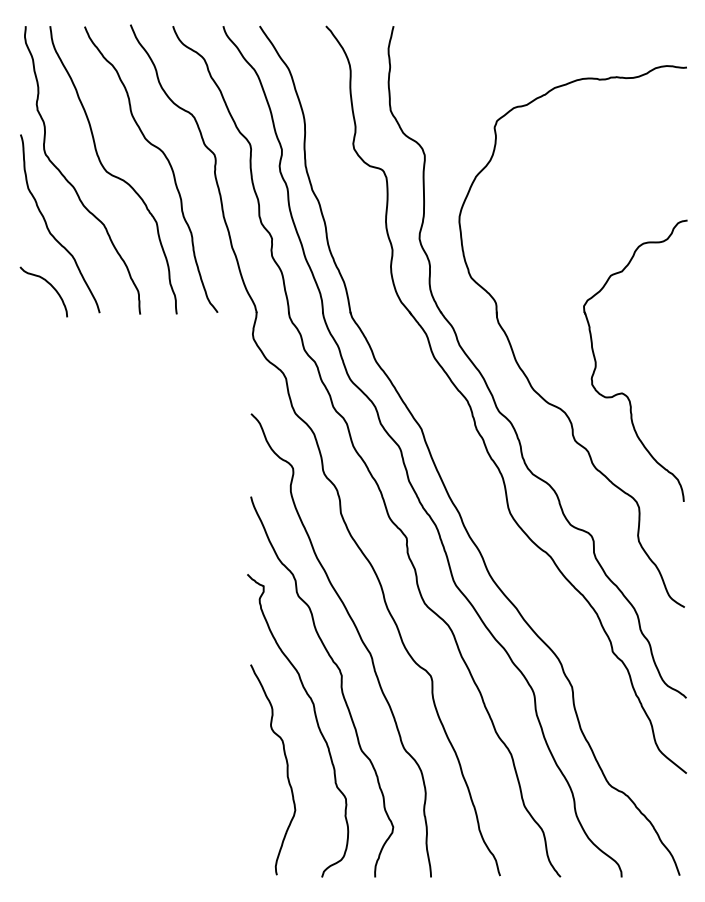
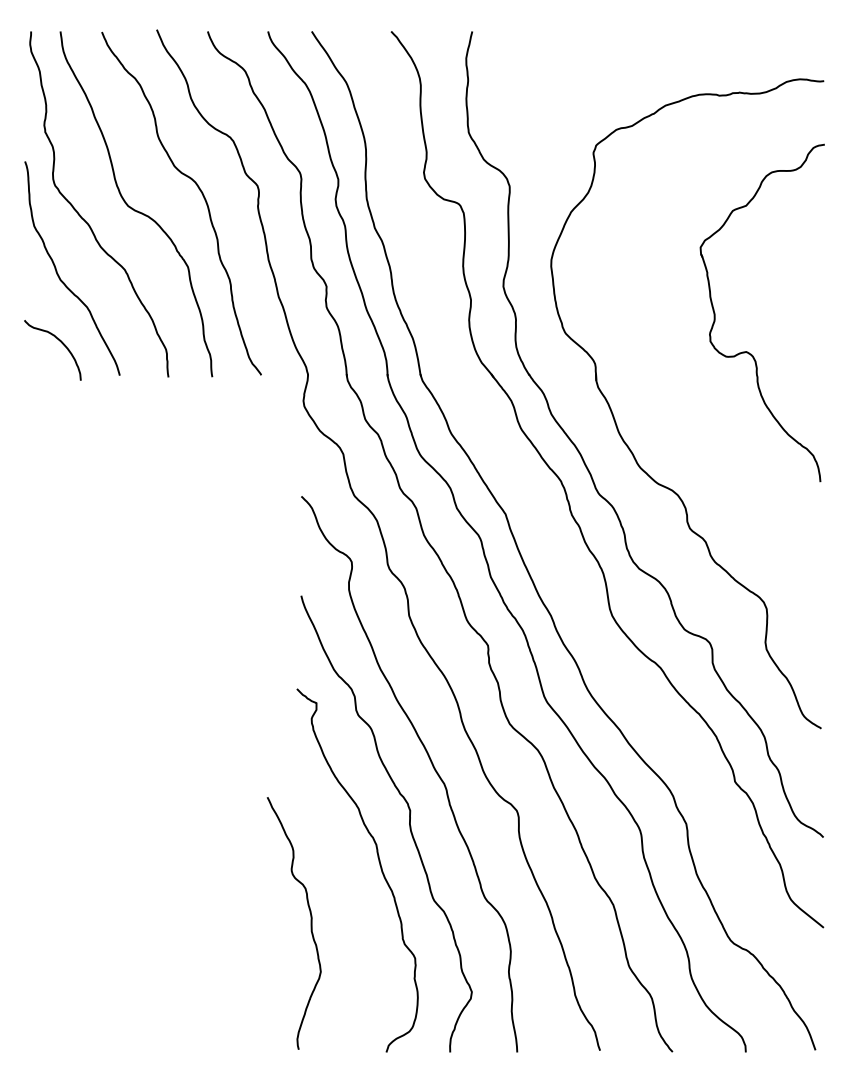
part: (622, 392) -> (746, 350), moved
curve: (286, 769) -> (310, 922), moved

